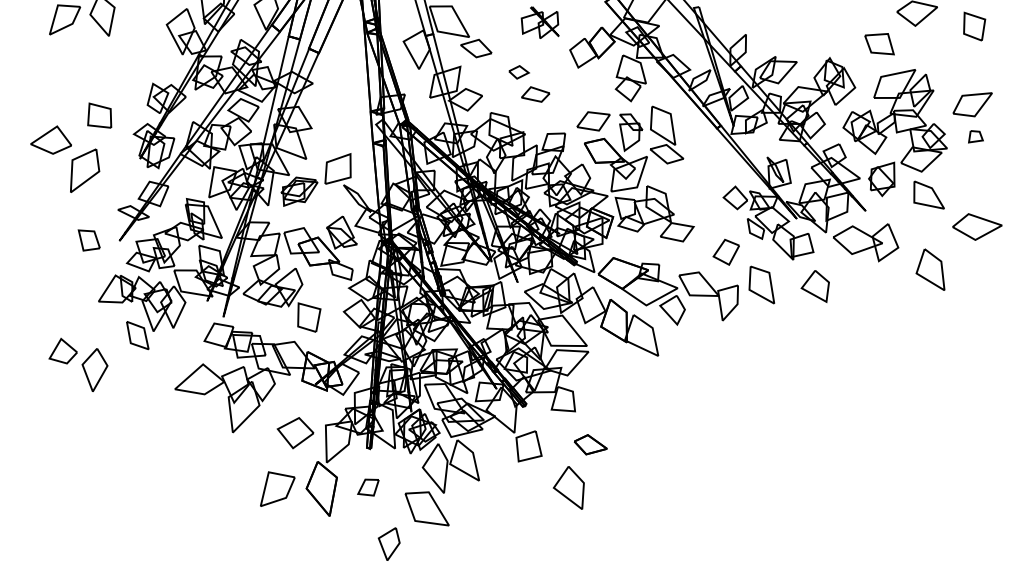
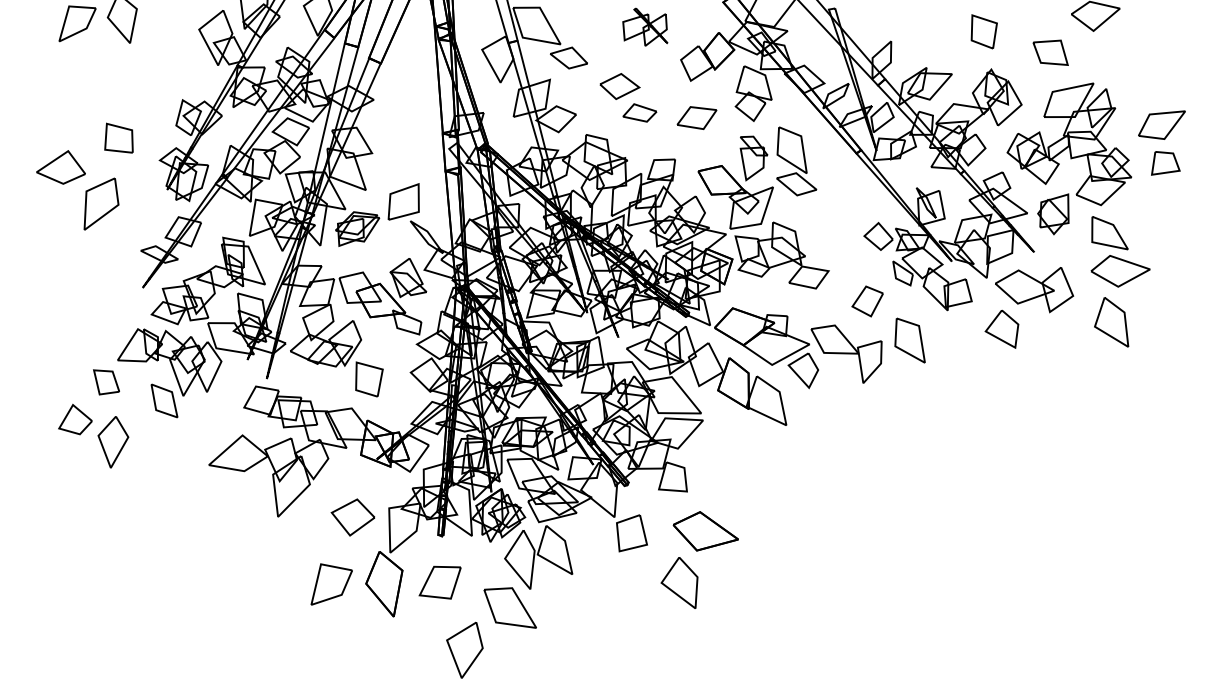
part: (973, 26) -> (983, 31), moved
part: (518, 72) -> (619, 86), size x1.67
part: (593, 120) -> (696, 117), moved
part: (975, 136) -> (1165, 163), size x1.67
part: (977, 227) -> (1120, 271), moved
part: (89, 240) -> (106, 382), moved
part: (814, 285) -> (1001, 328), moved
part: (590, 444) -> (705, 531), size x1.67
part: (367, 487) -> (439, 582), size x1.67
part: (388, 543) -> (464, 649), size x1.43

